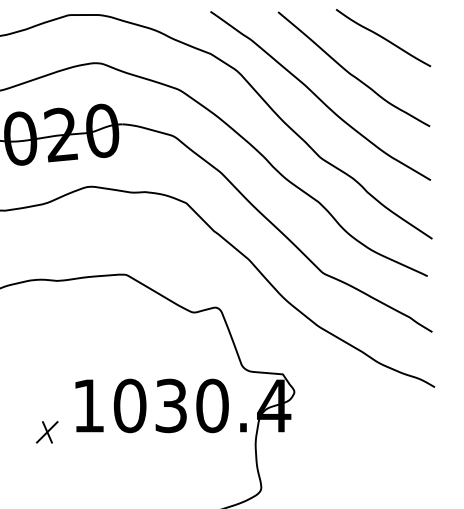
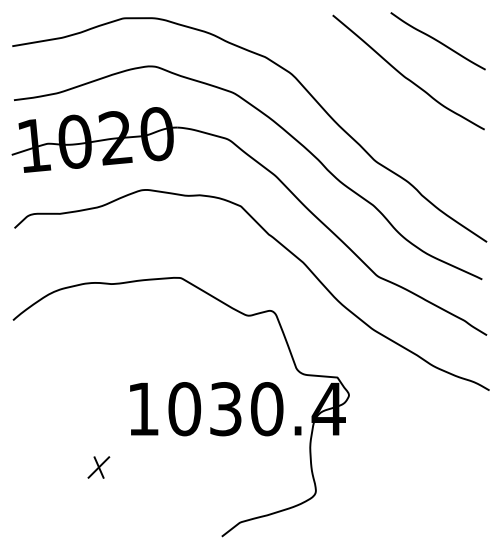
curve: (317, 96) -> (372, 99), removed
part: (46, 432) -> (98, 467), moved

